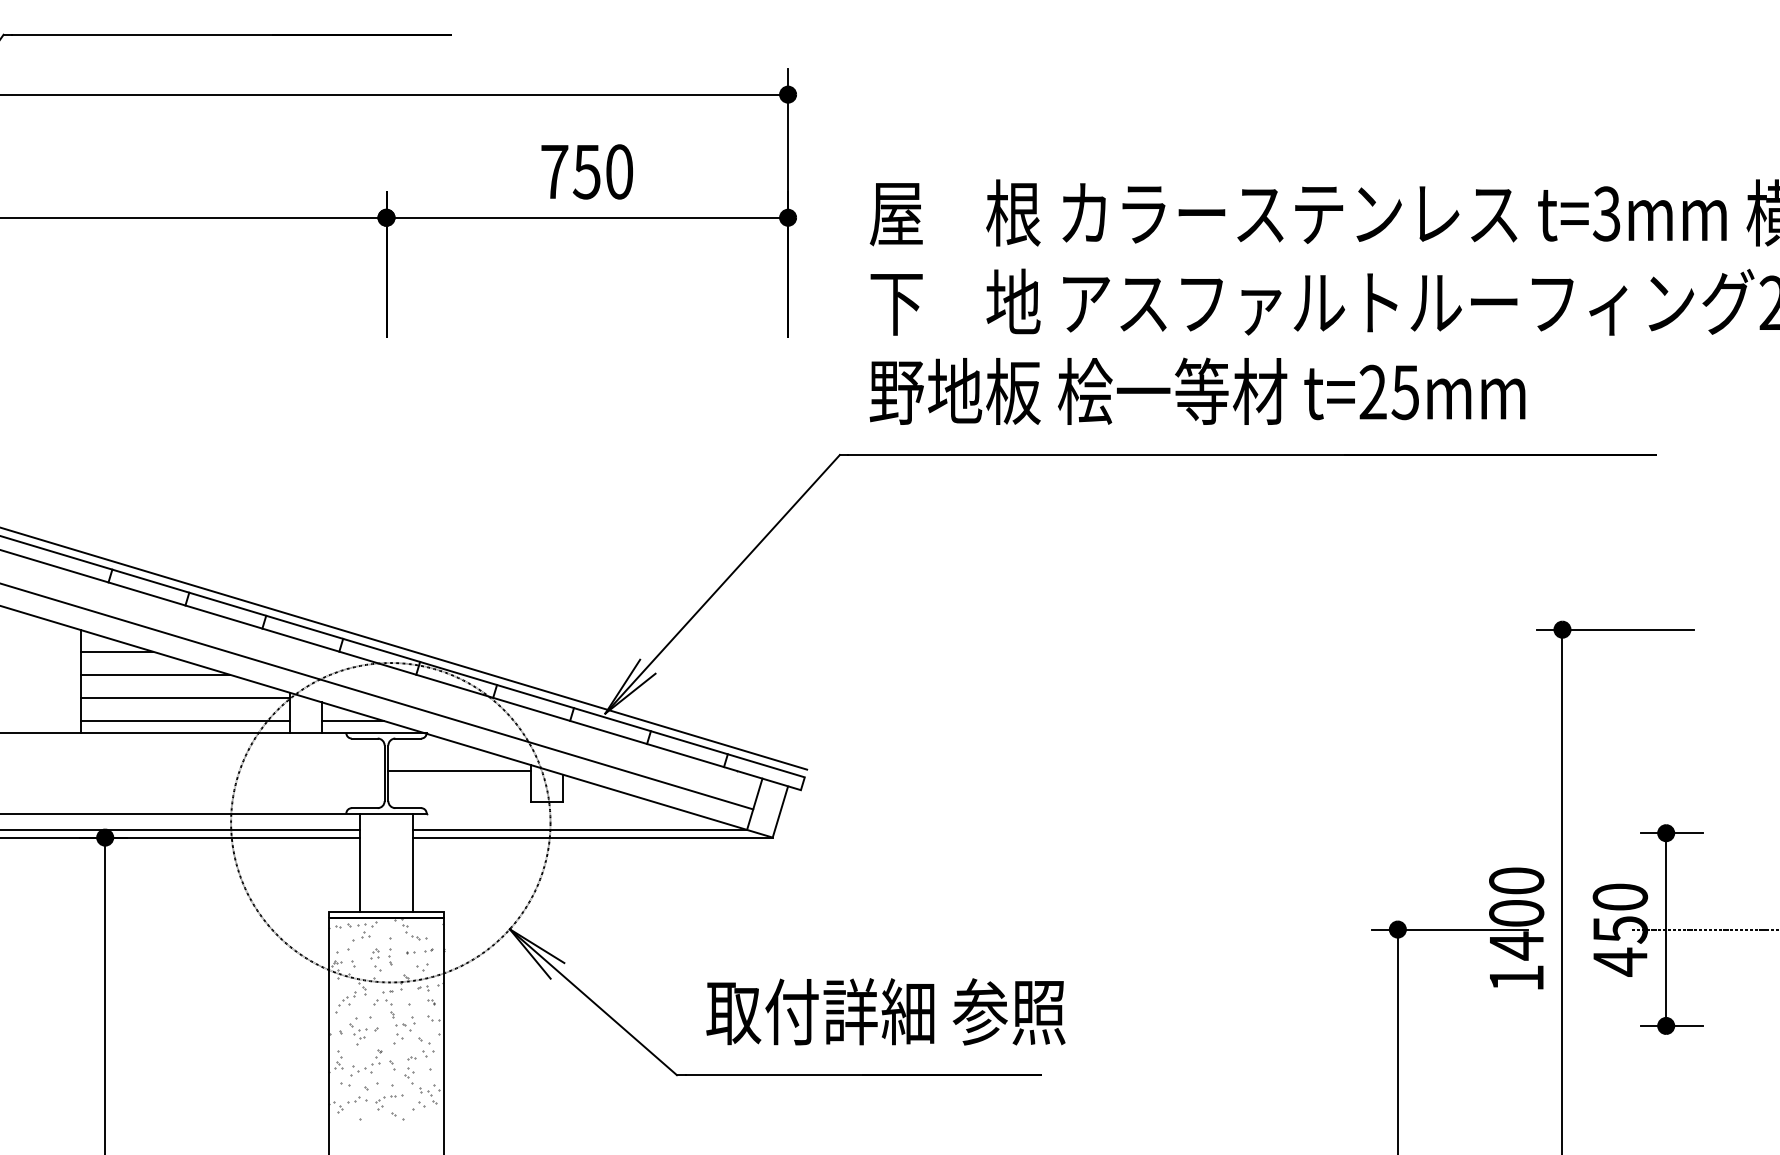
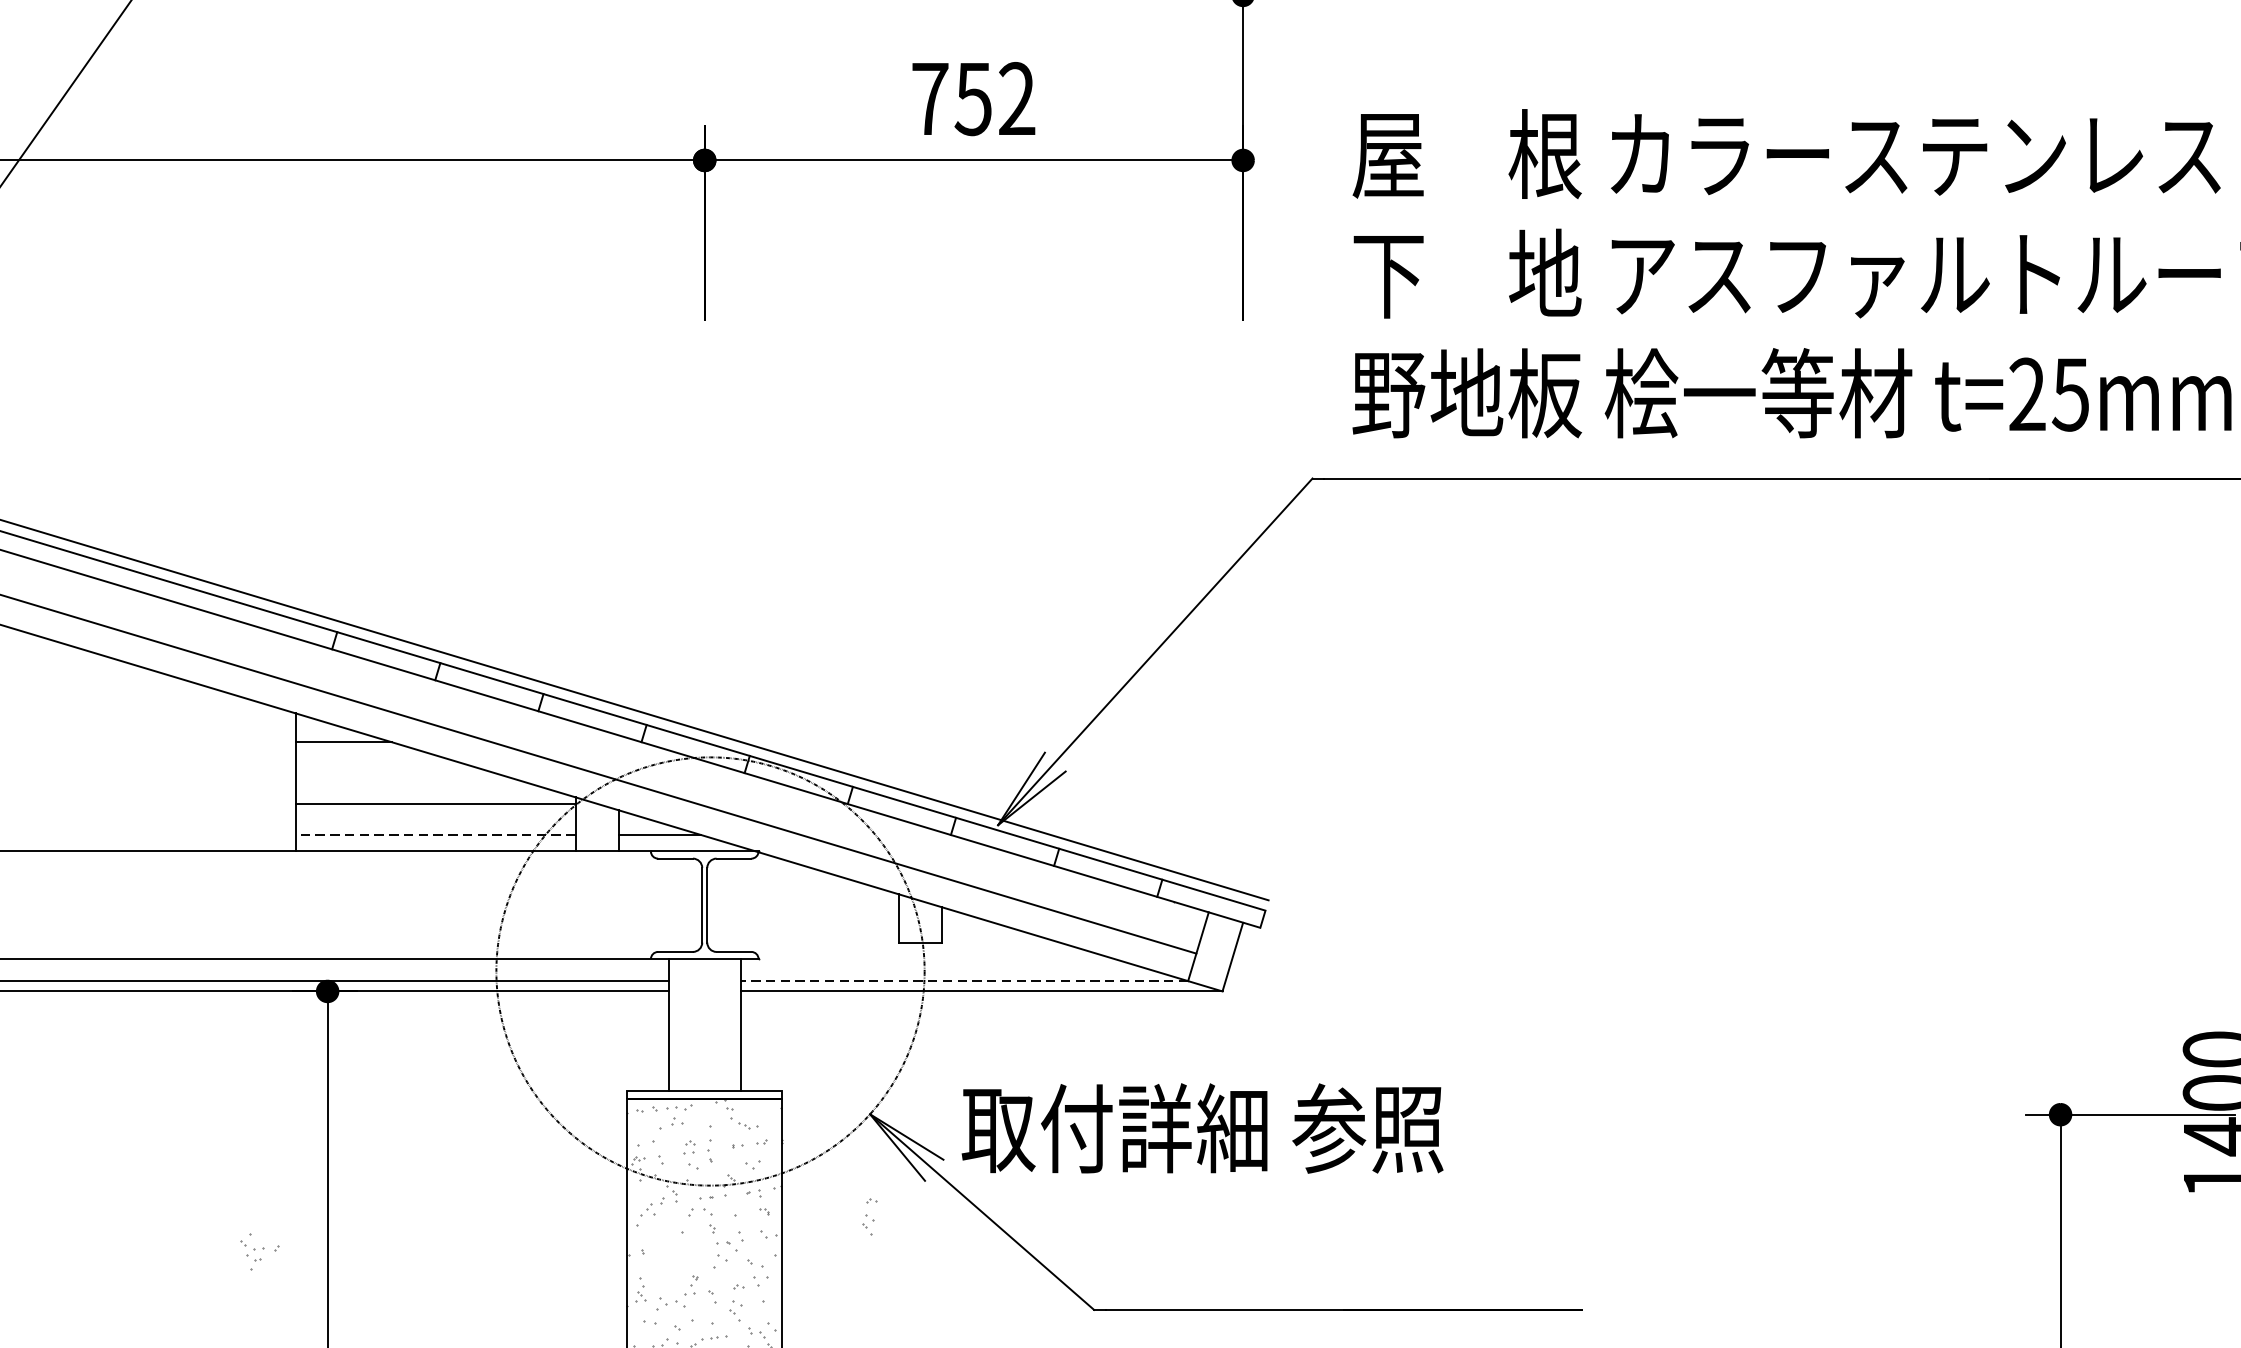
text: (619, 171) -> (1017, 98), 750 -> 752
line: (155, 674) -> (395, 772), removed
line: (185, 720) -> (435, 834), solid -> dashed
line: (459, 770) -> (802, 901), removed
line: (580, 829) -> (964, 980), solid -> dashed
part: (509, 1006) -> (869, 1217), added
text: (885, 1011) -> (1202, 1128), moved
part: (363, 1031) -> (259, 1251), moved

